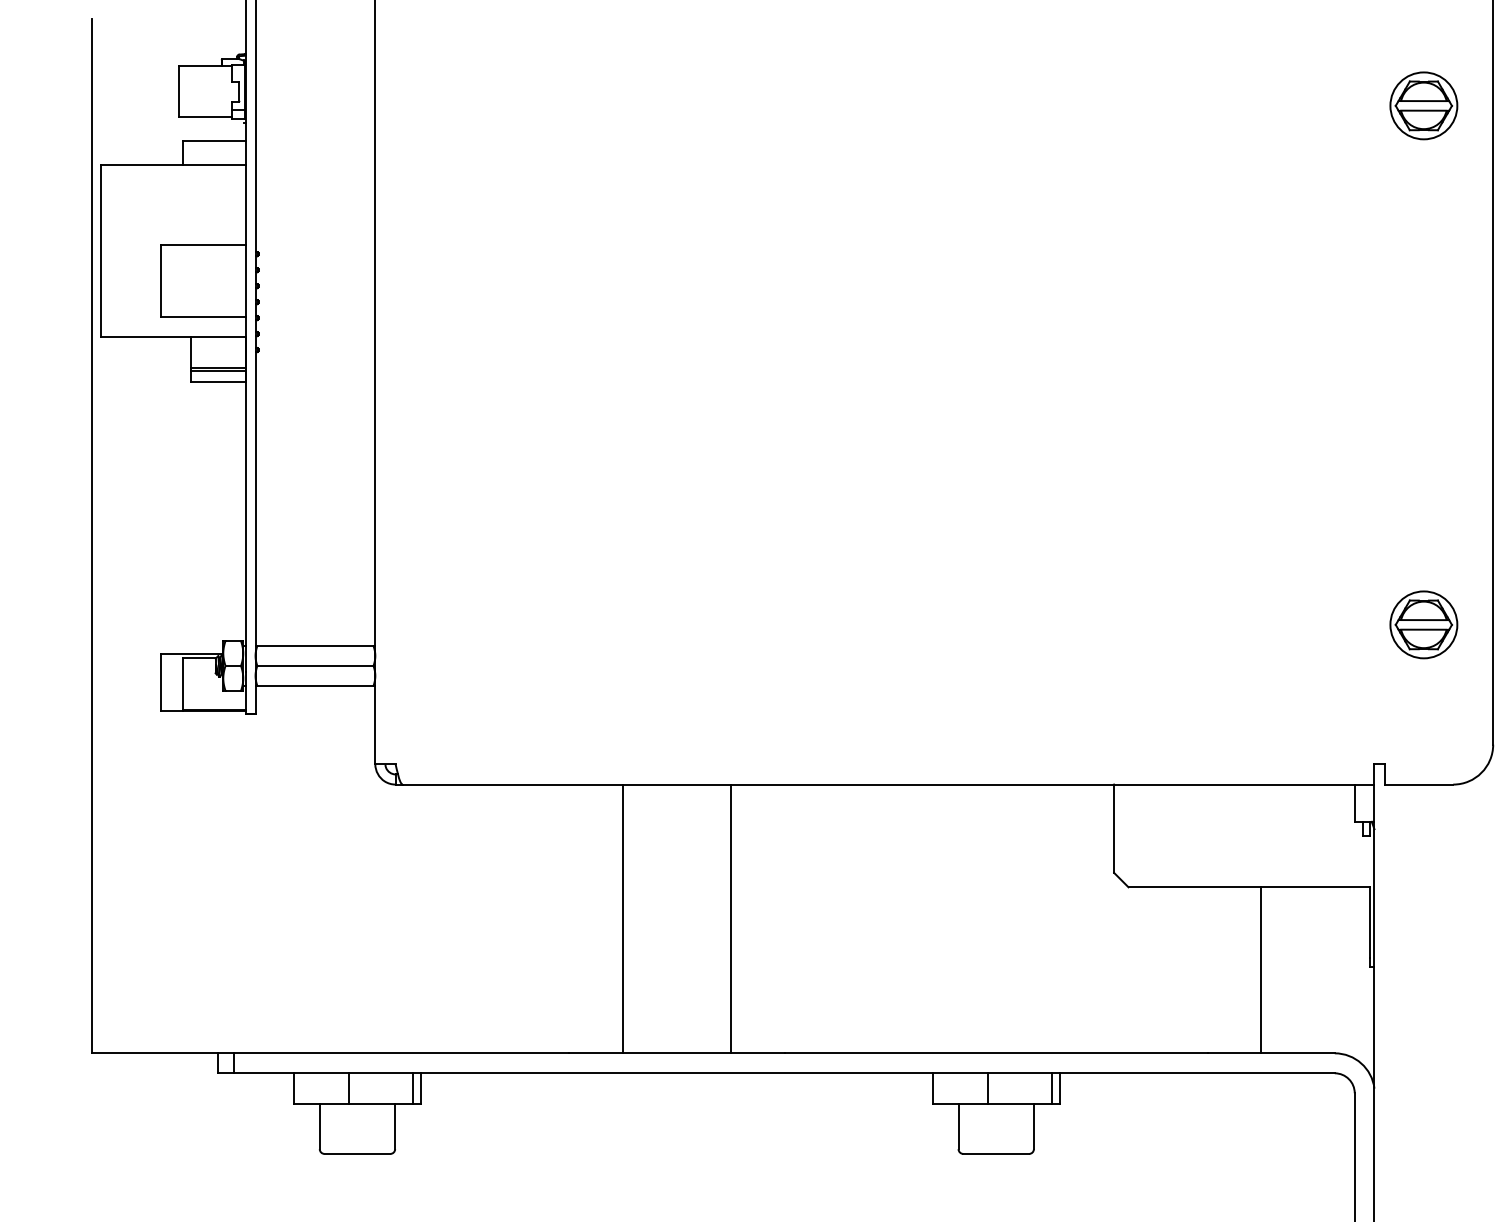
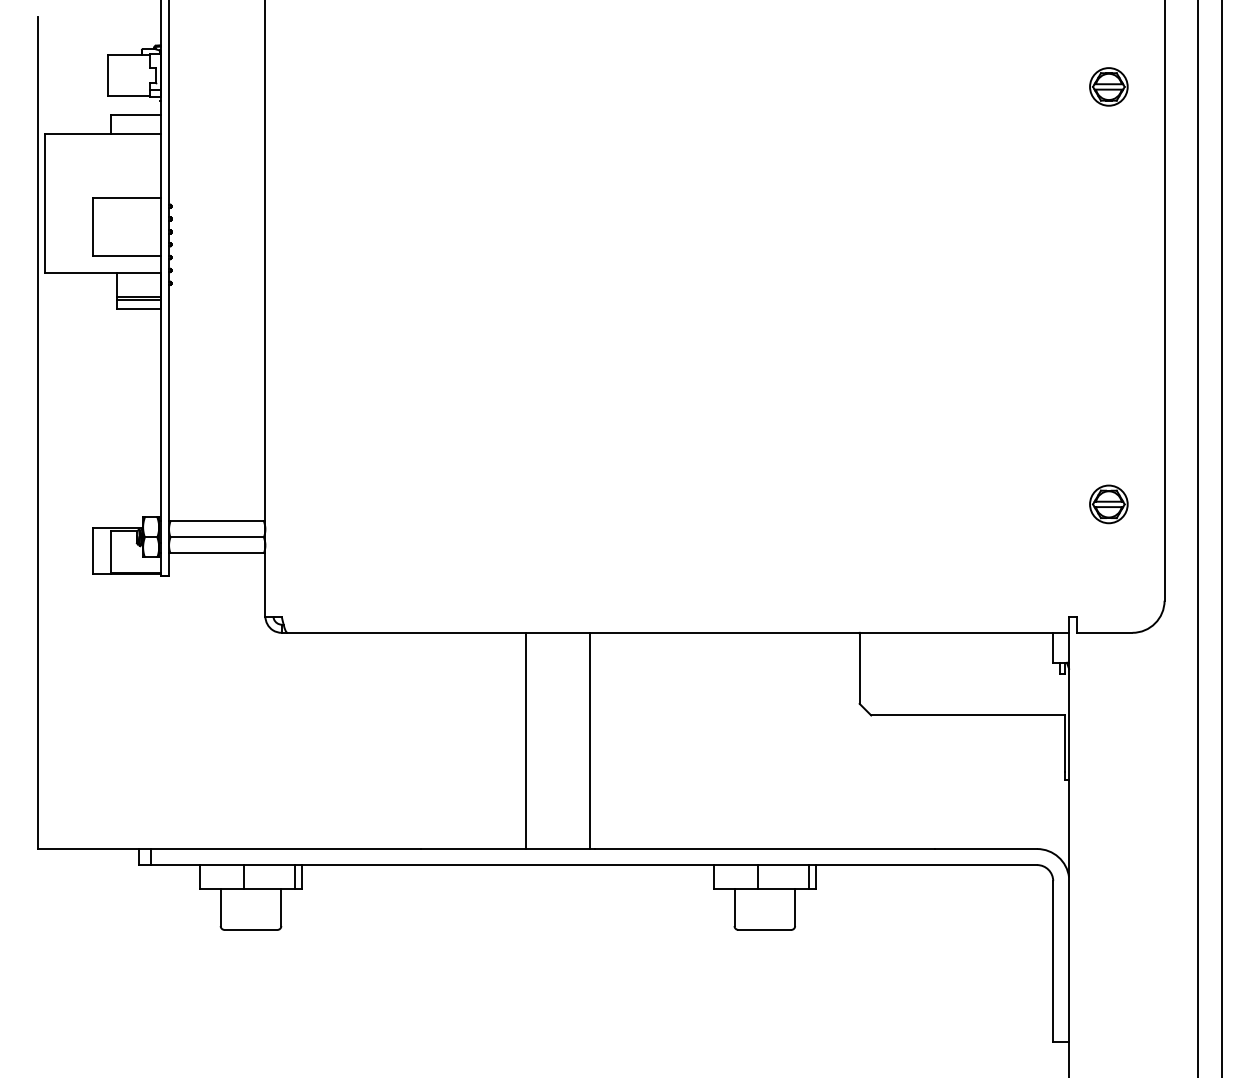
part: (1423, 105) -> (1108, 86), size x0.7
part: (1423, 625) -> (1108, 504), size x0.7
line: (622, 918) -> (526, 740), moved
line: (731, 918) -> (589, 740), moved
line: (1261, 970) -> (978, 782), removed

